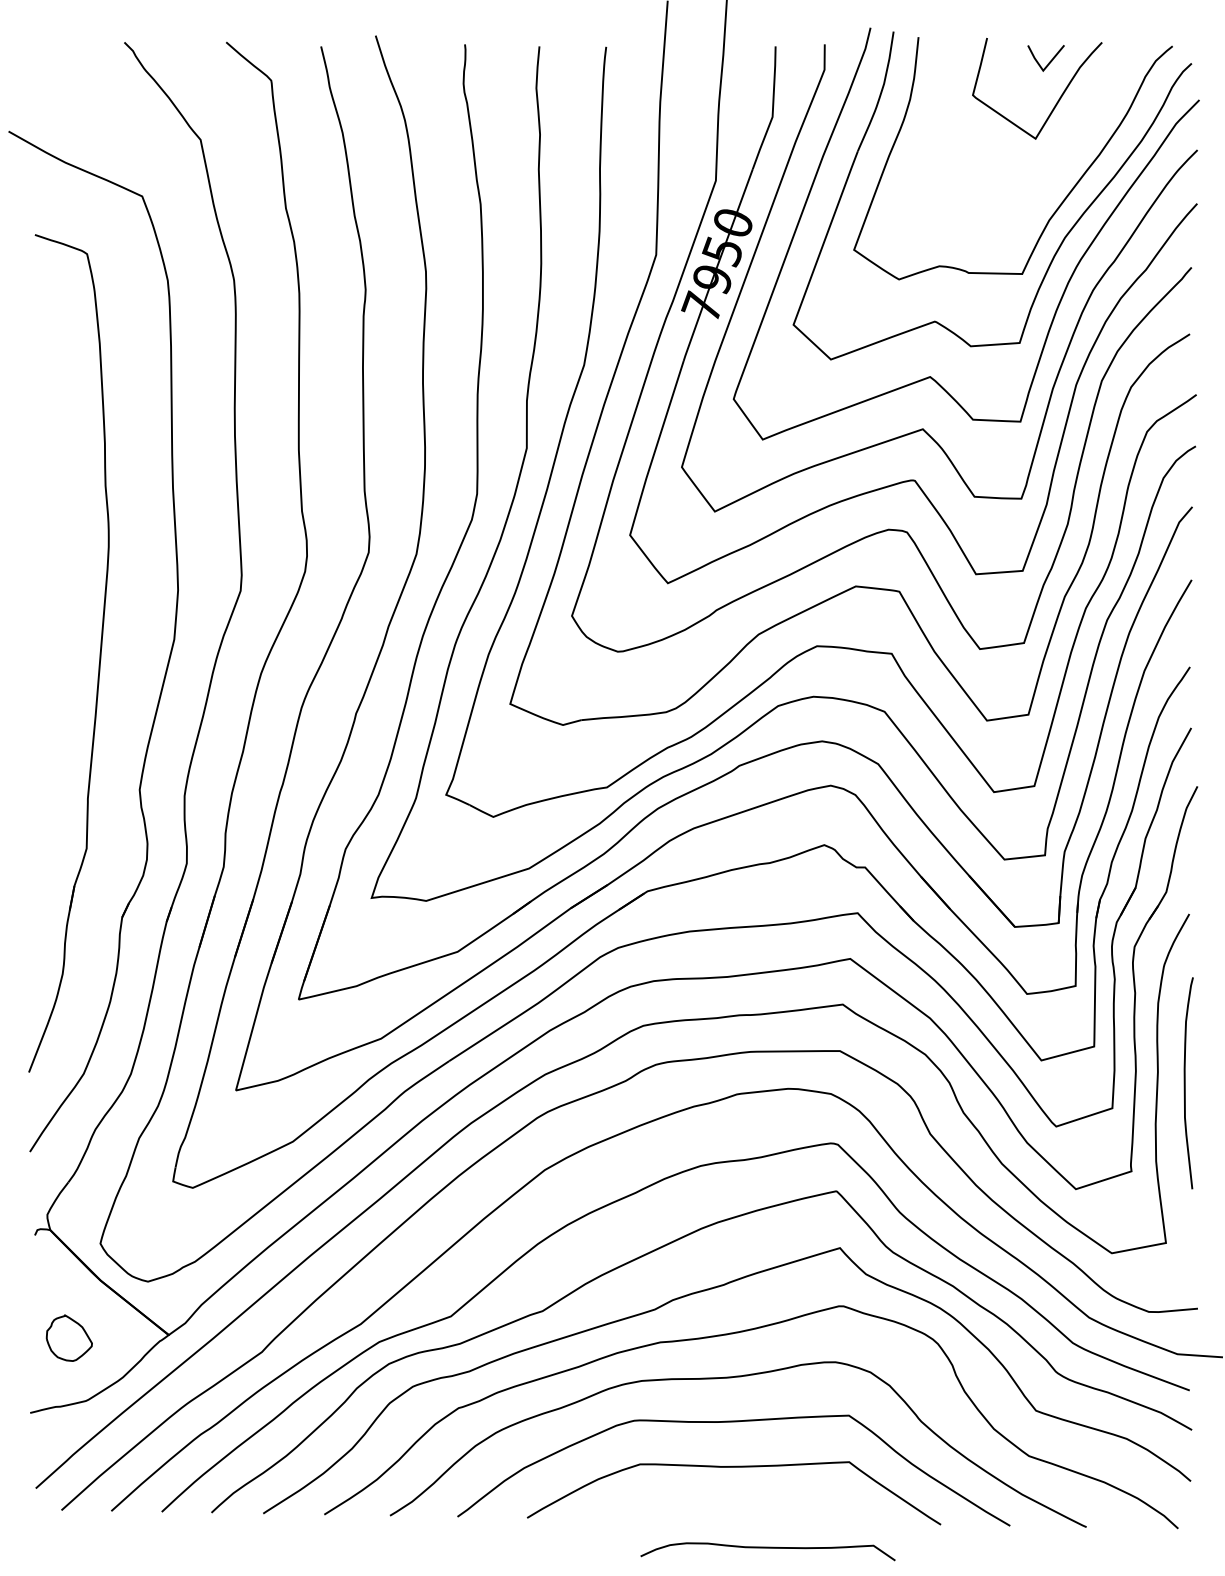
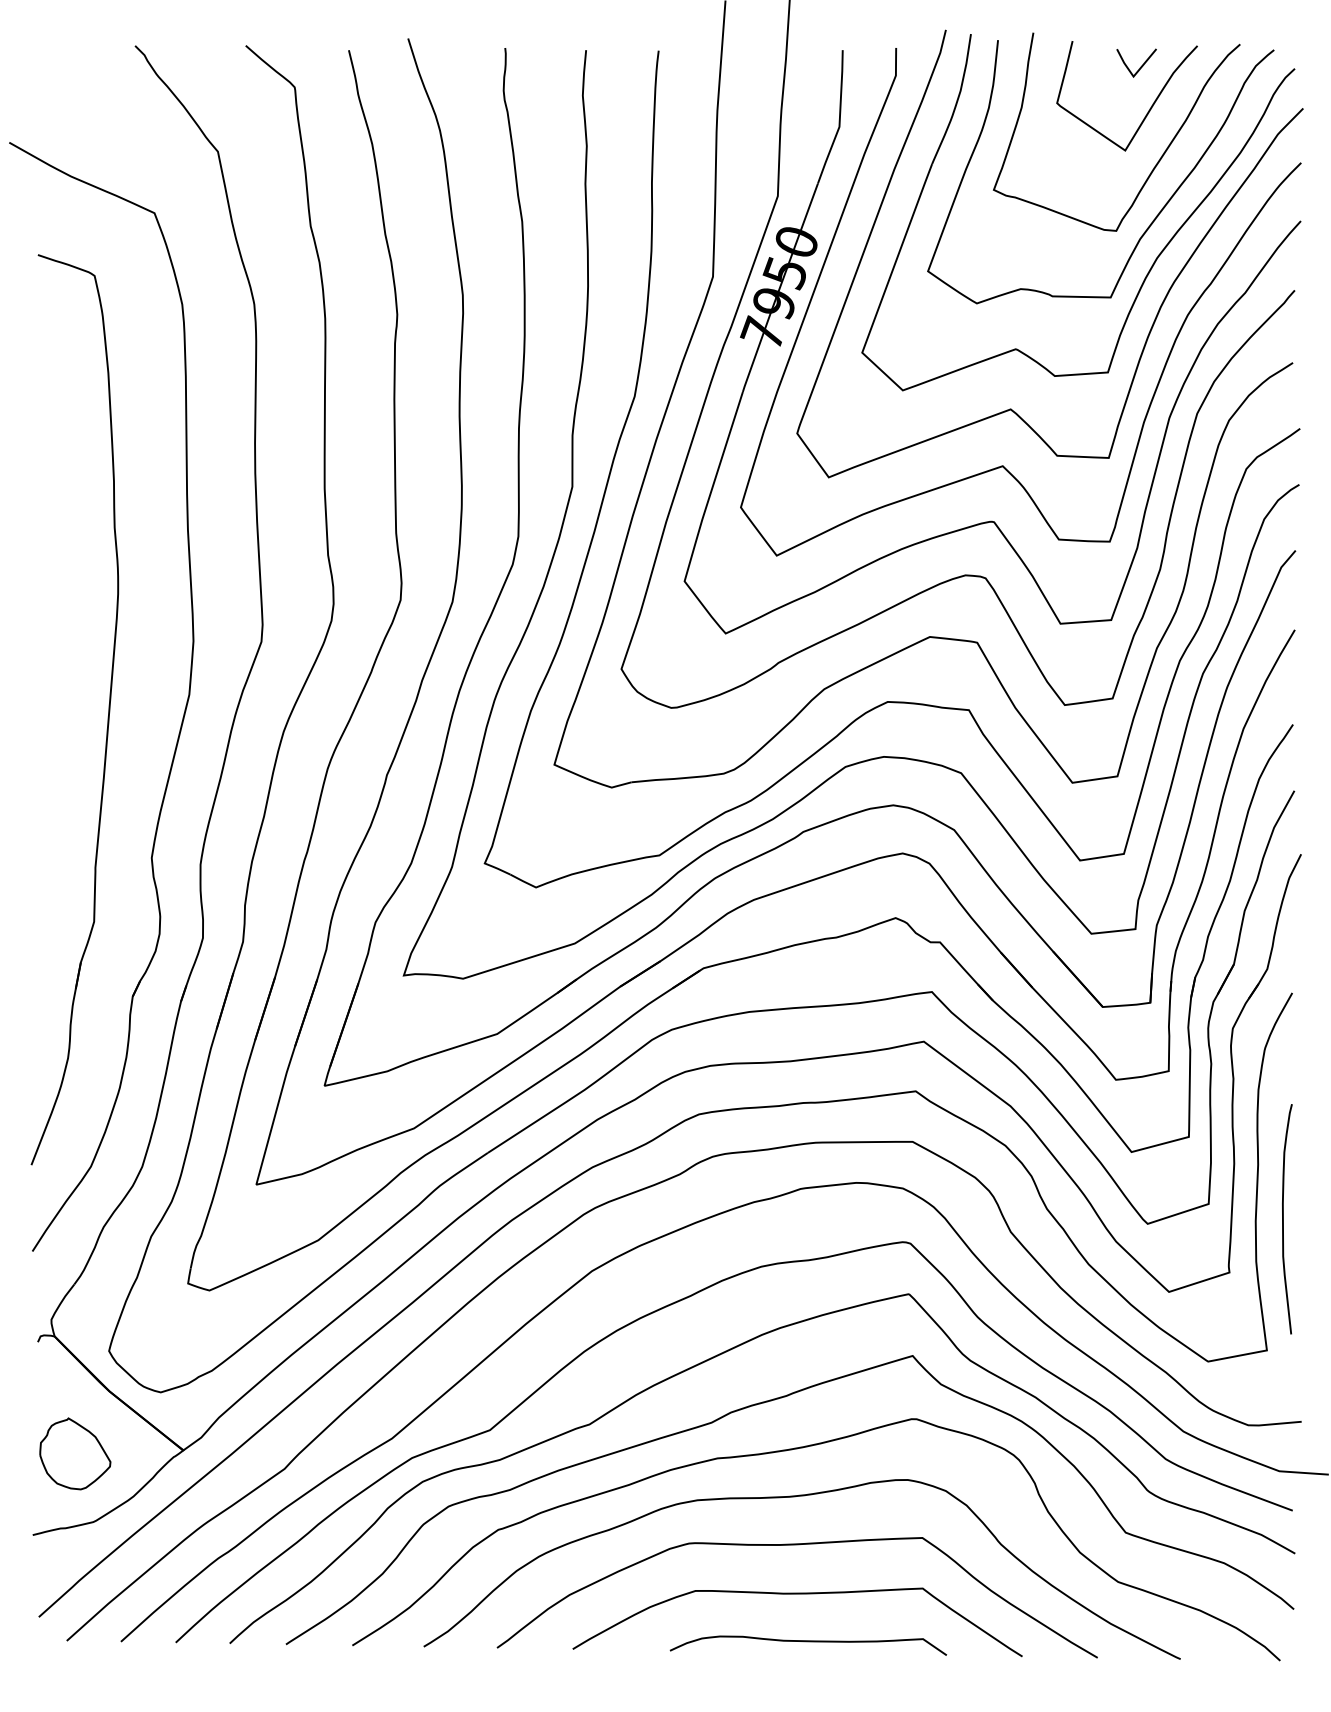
curve: (1065, 148) -> (1157, 161), added
curve: (1185, 1083) -> (1283, 1219), moved
part: (69, 1337) -> (75, 1453), size x1.43
curve: (767, 1548) -> (807, 1642), moved

